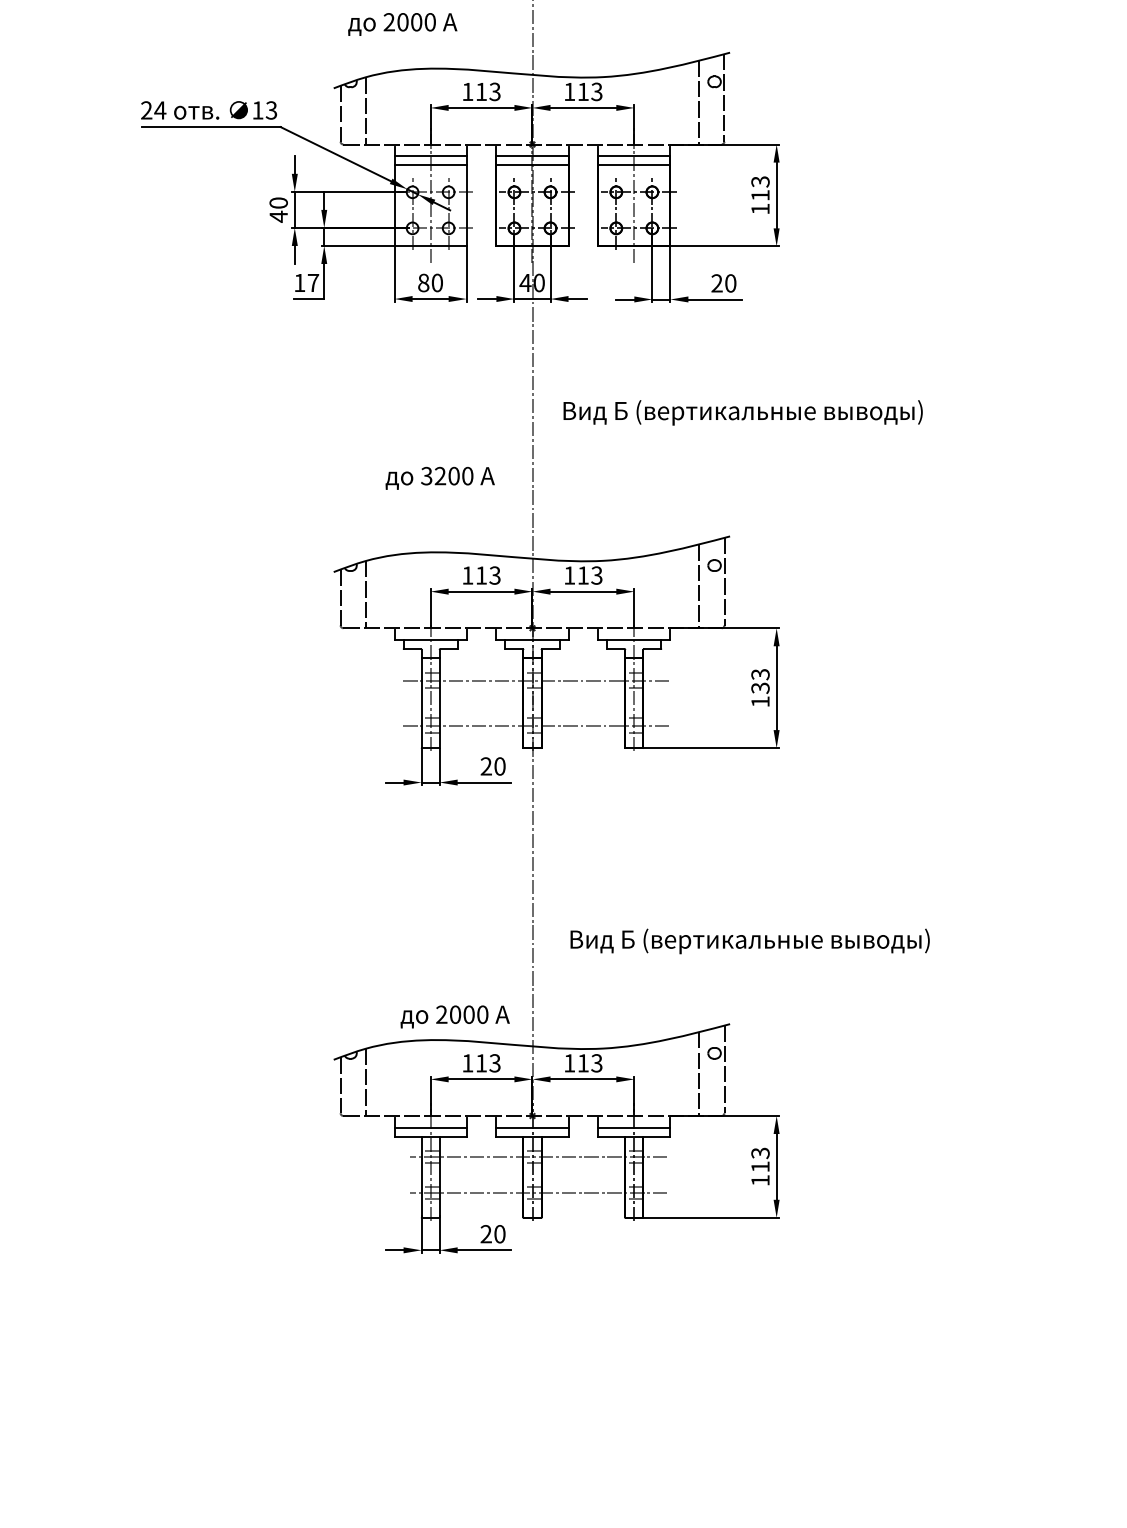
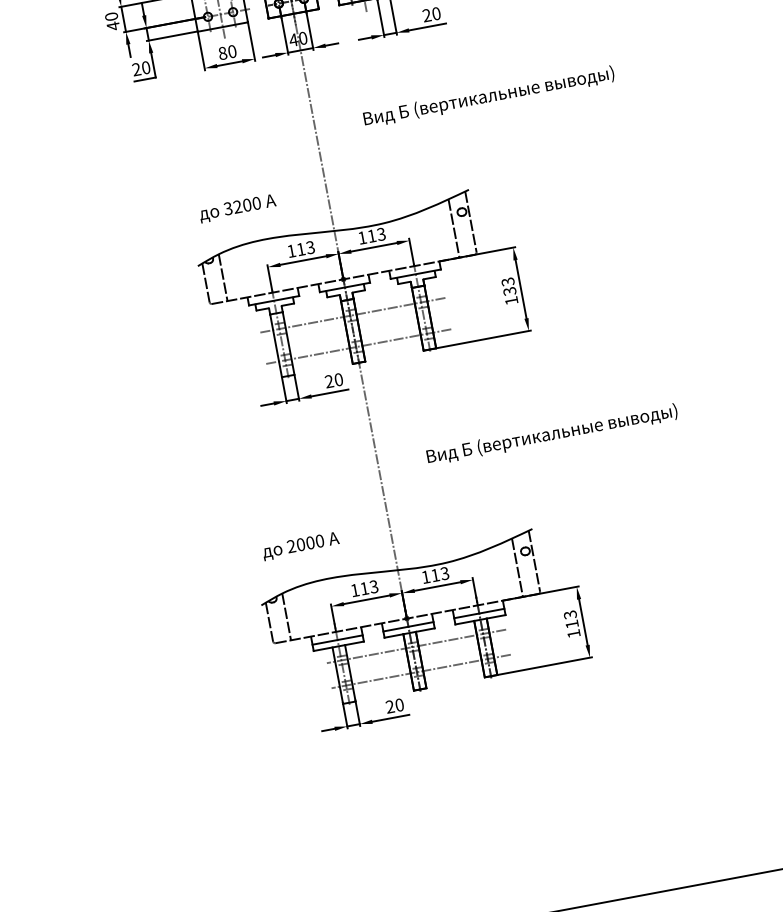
text: (306, 282) -> (141, 68), 17 -> 20
text: (742, 412) -> (488, 96), moved
text: (439, 477) -> (237, 208), moved
text: (749, 941) -> (551, 434), moved
text: (454, 1016) -> (300, 546), moved

